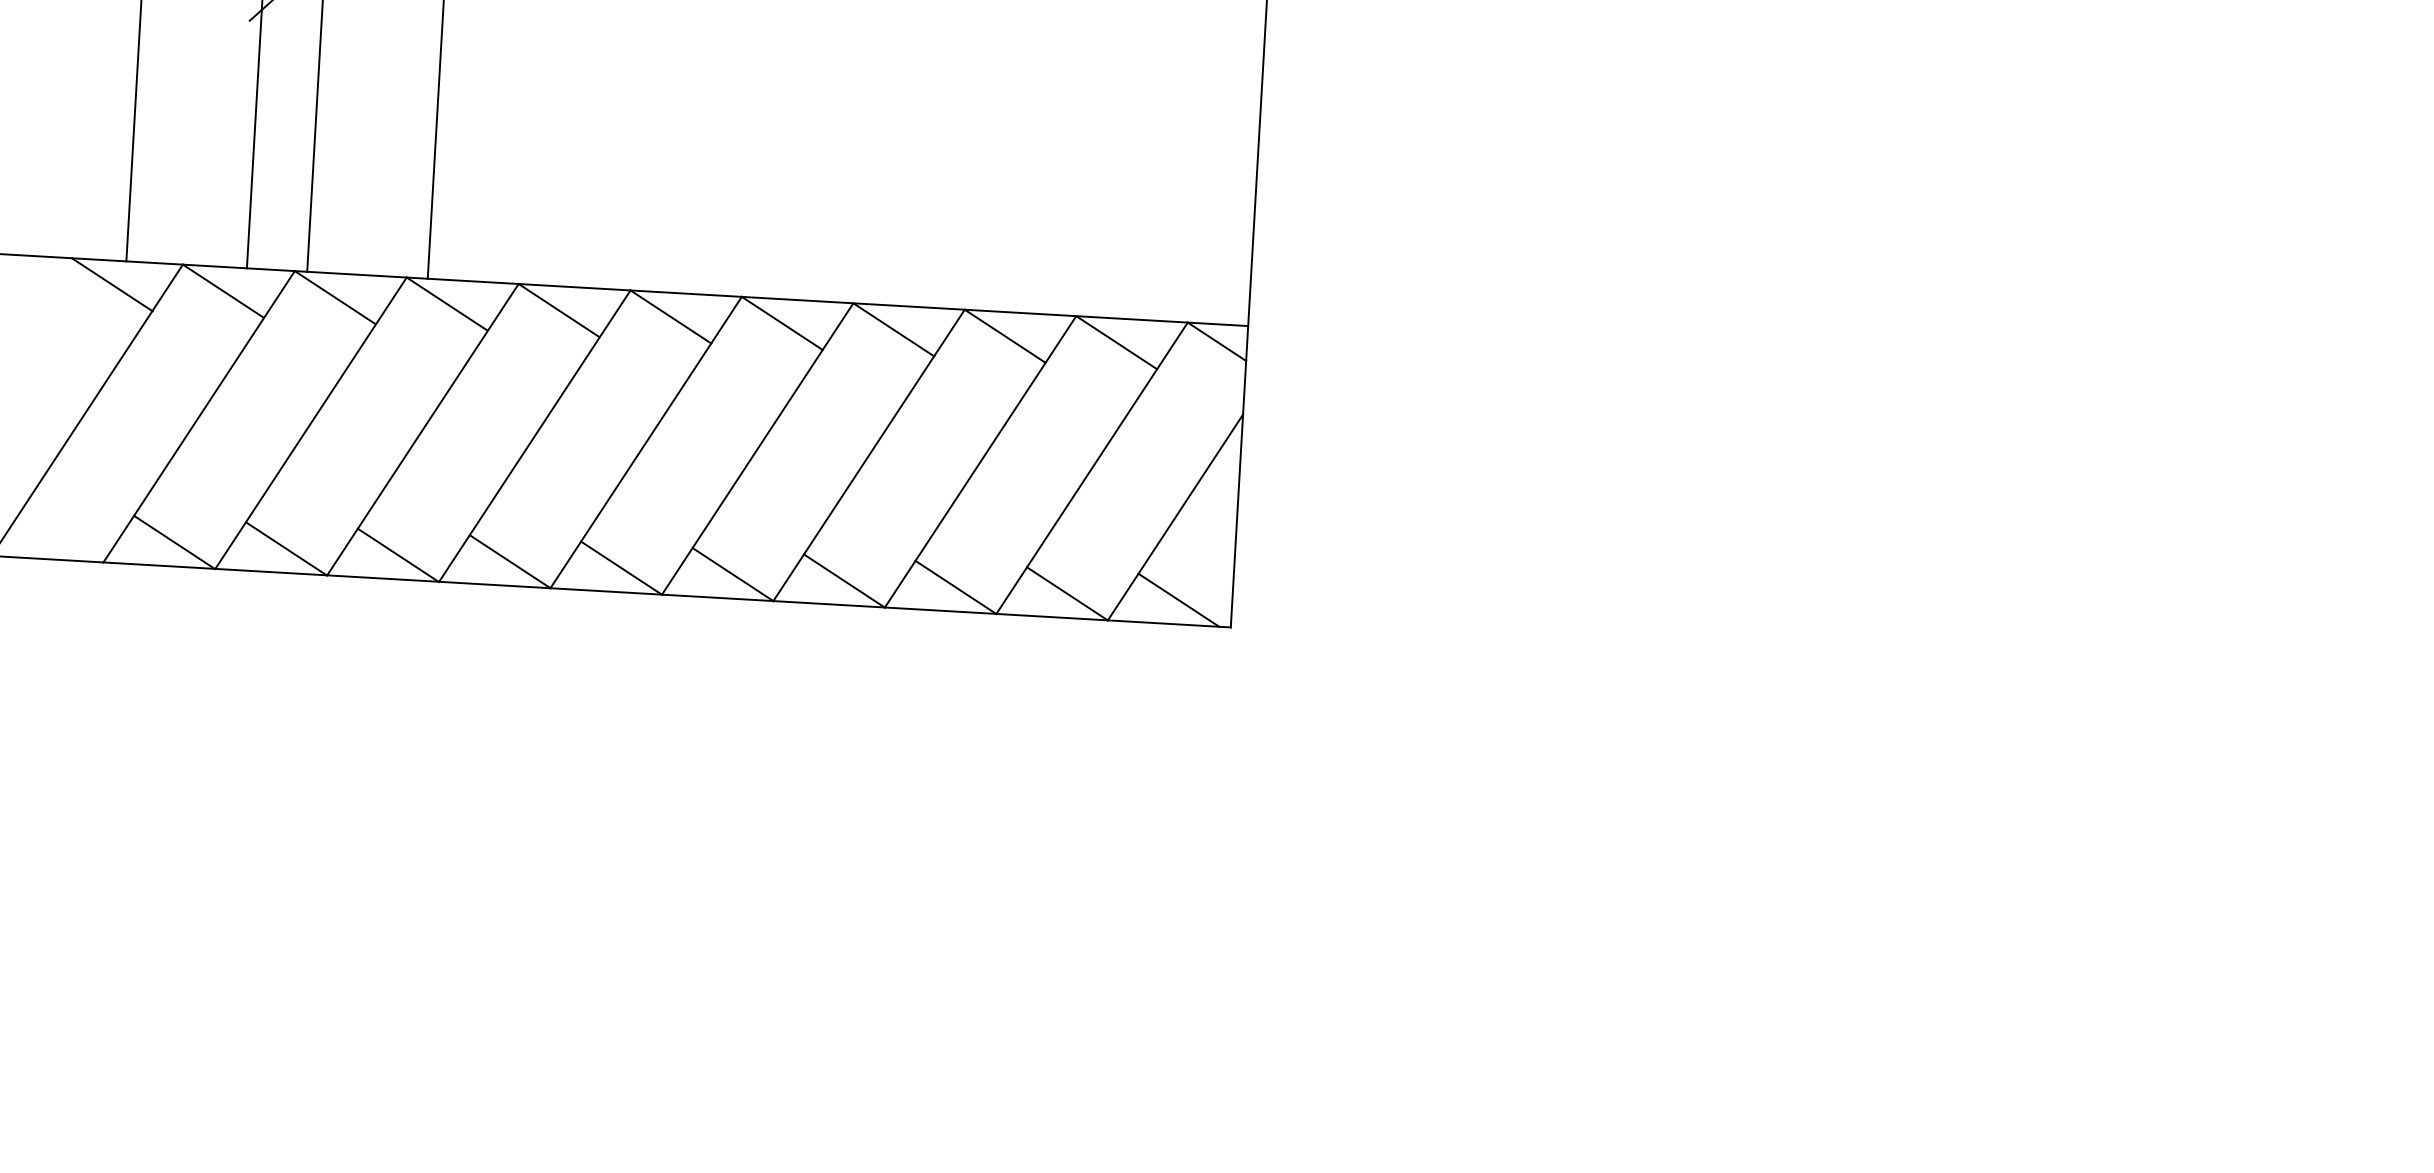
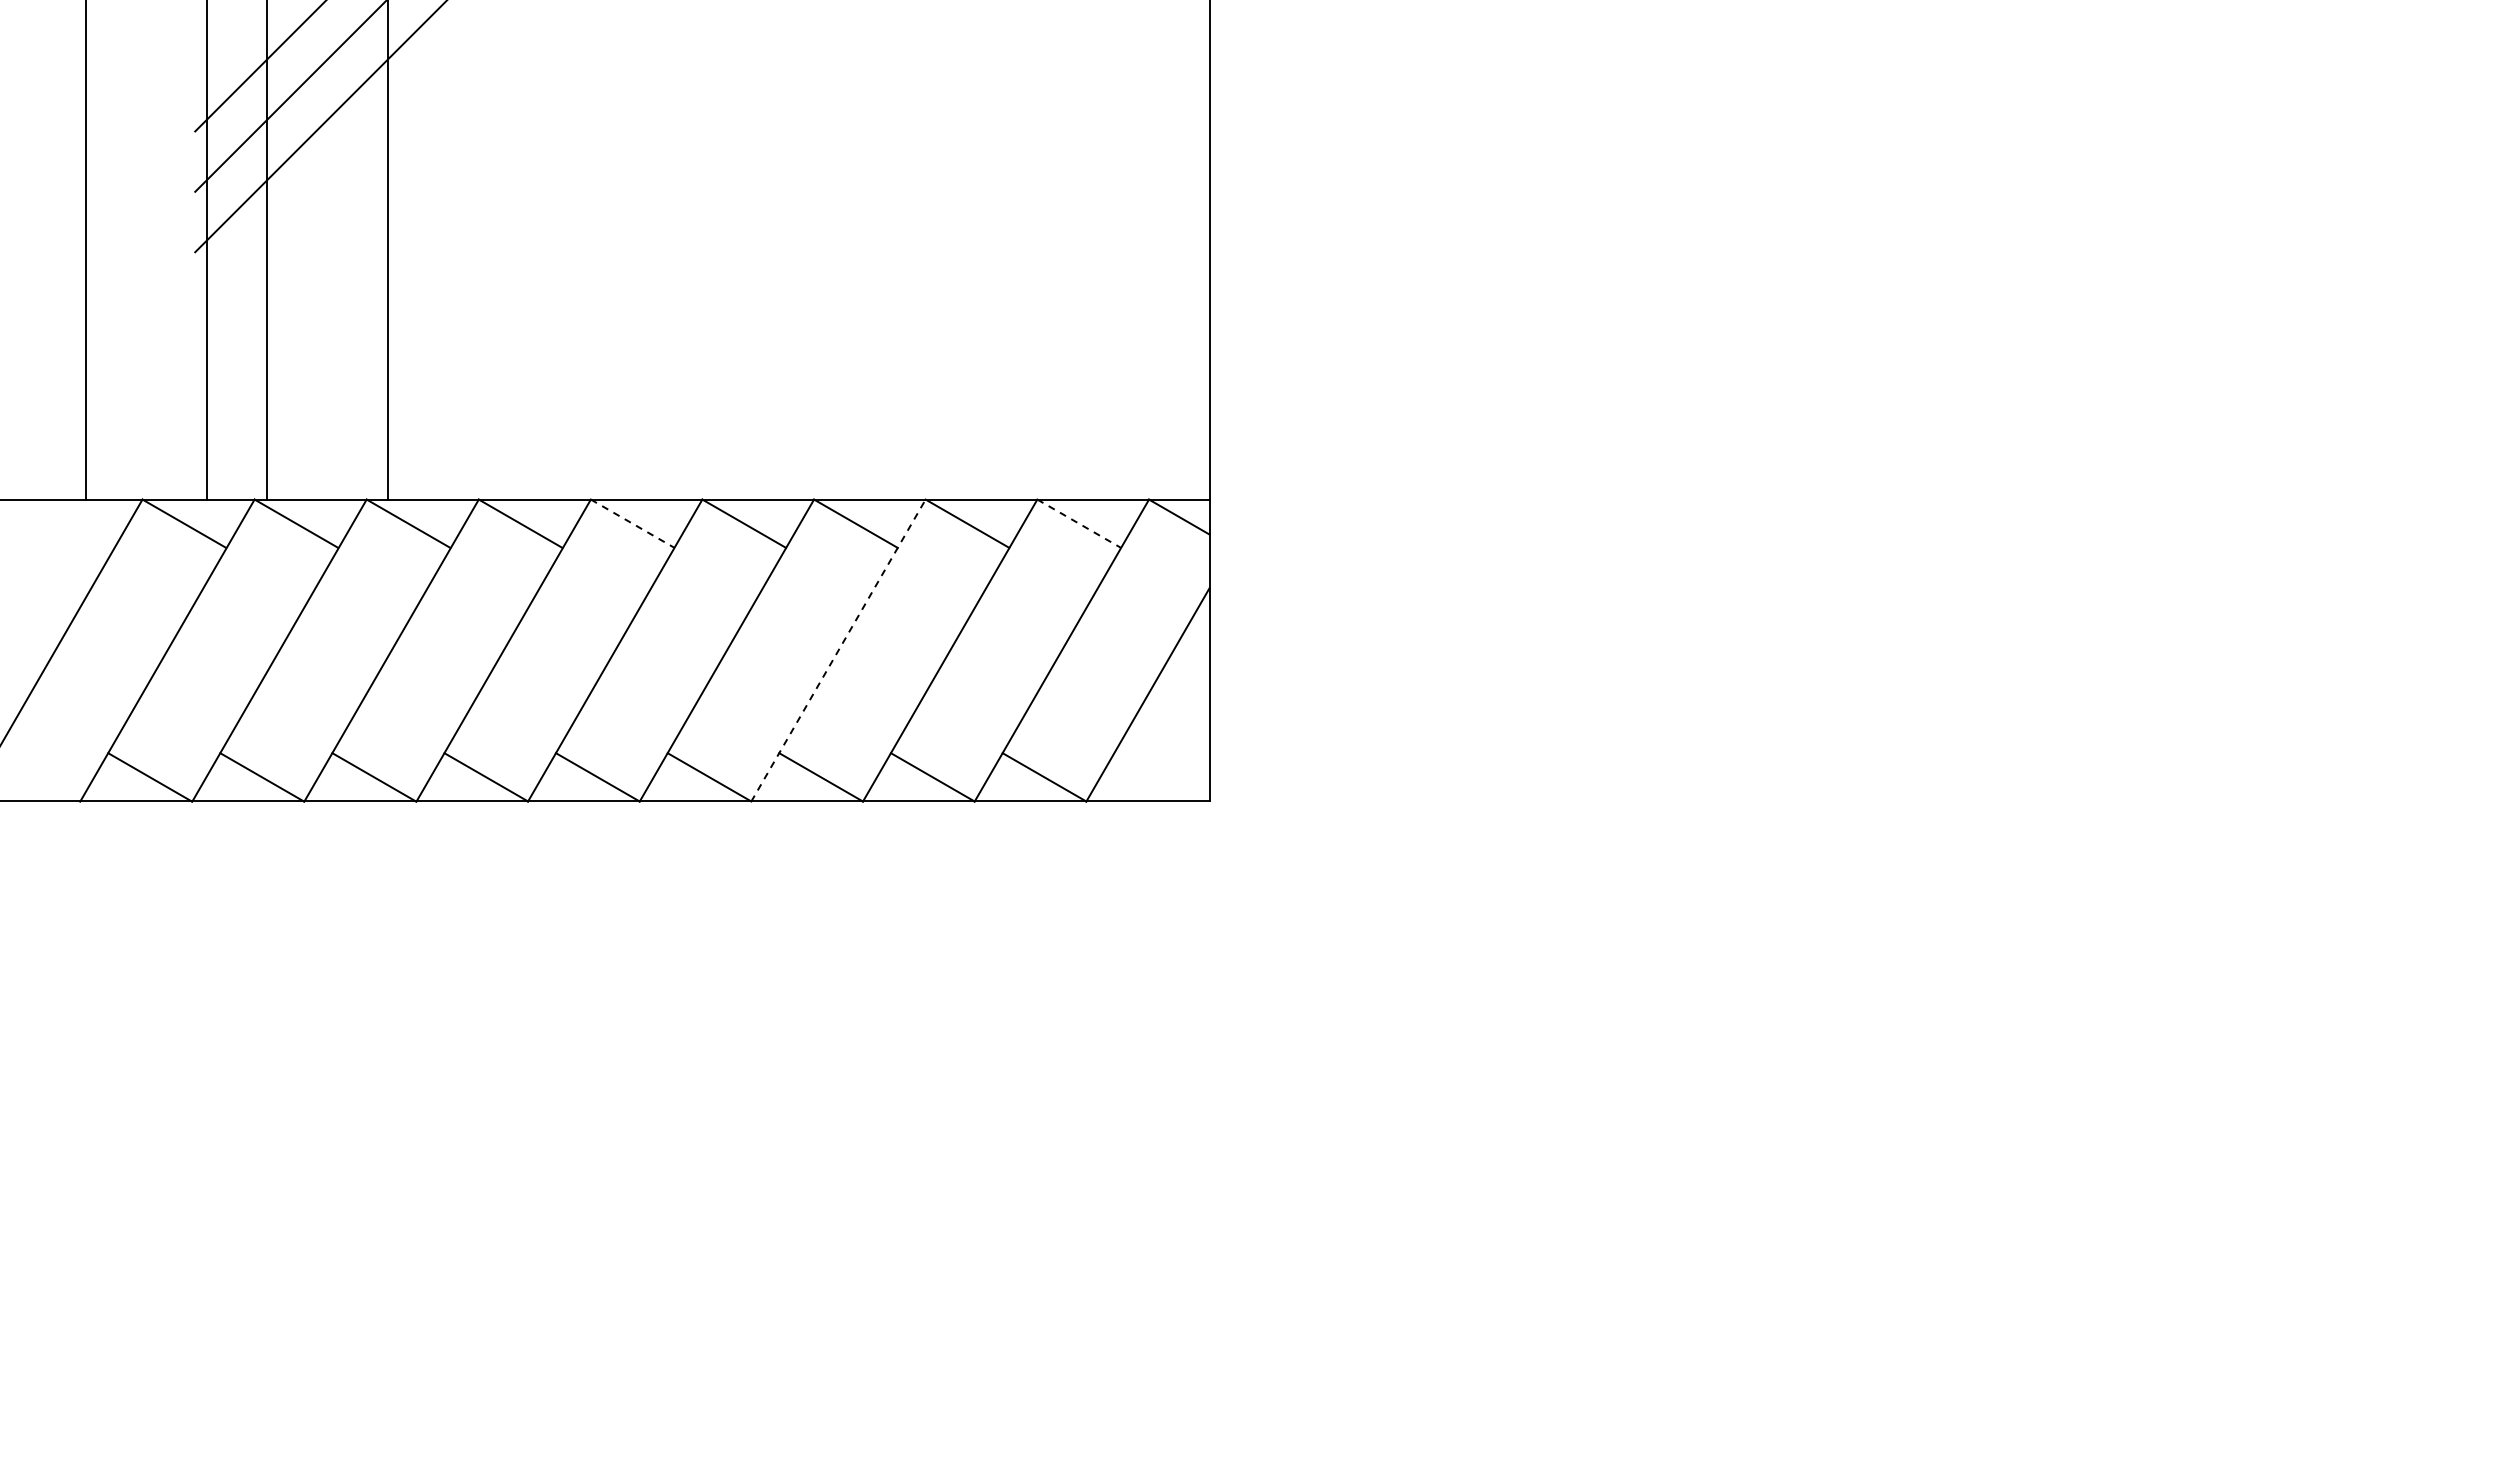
line: (111, 284) -> (72, 523), removed
line: (671, 316) -> (633, 523), solid -> dashed
line: (1116, 342) -> (1079, 523), solid -> dashed
line: (869, 455) -> (838, 650), solid -> dashed
line: (1179, 600) -> (1156, 777), removed

